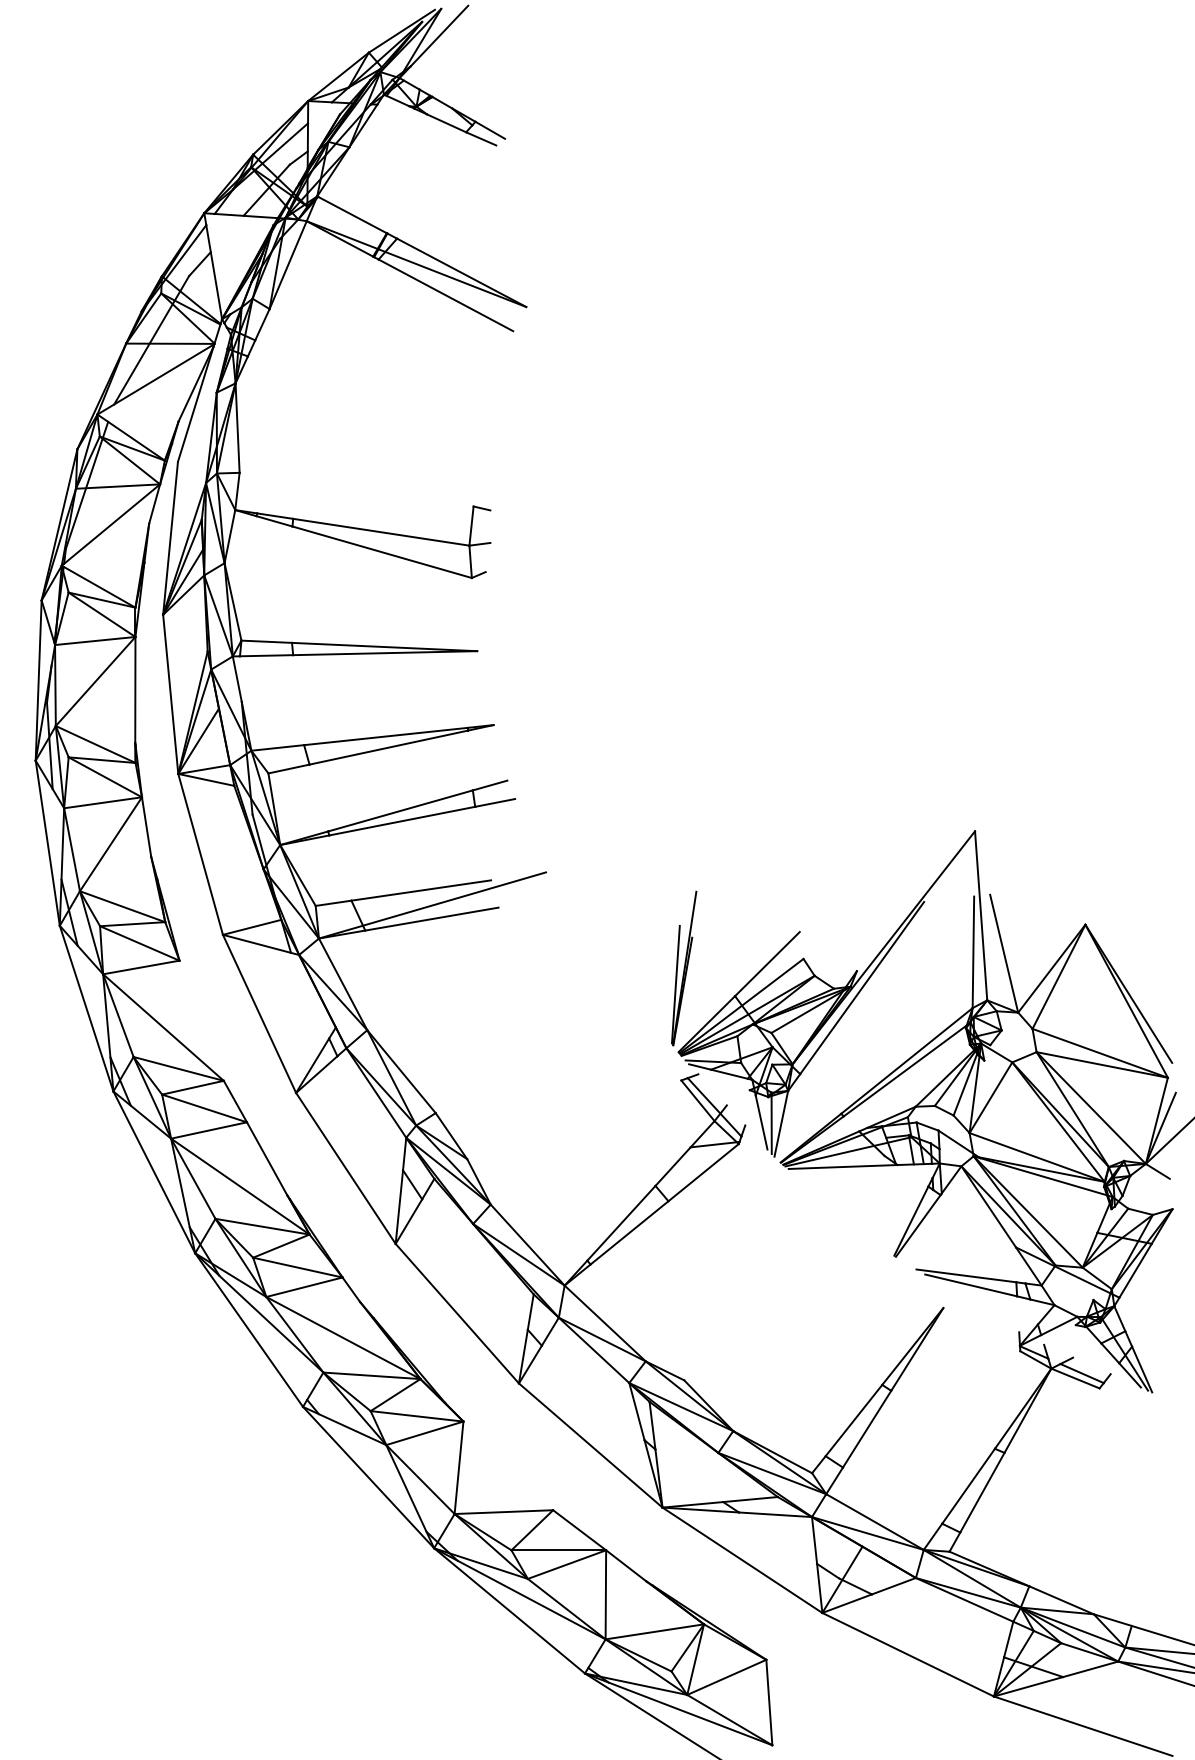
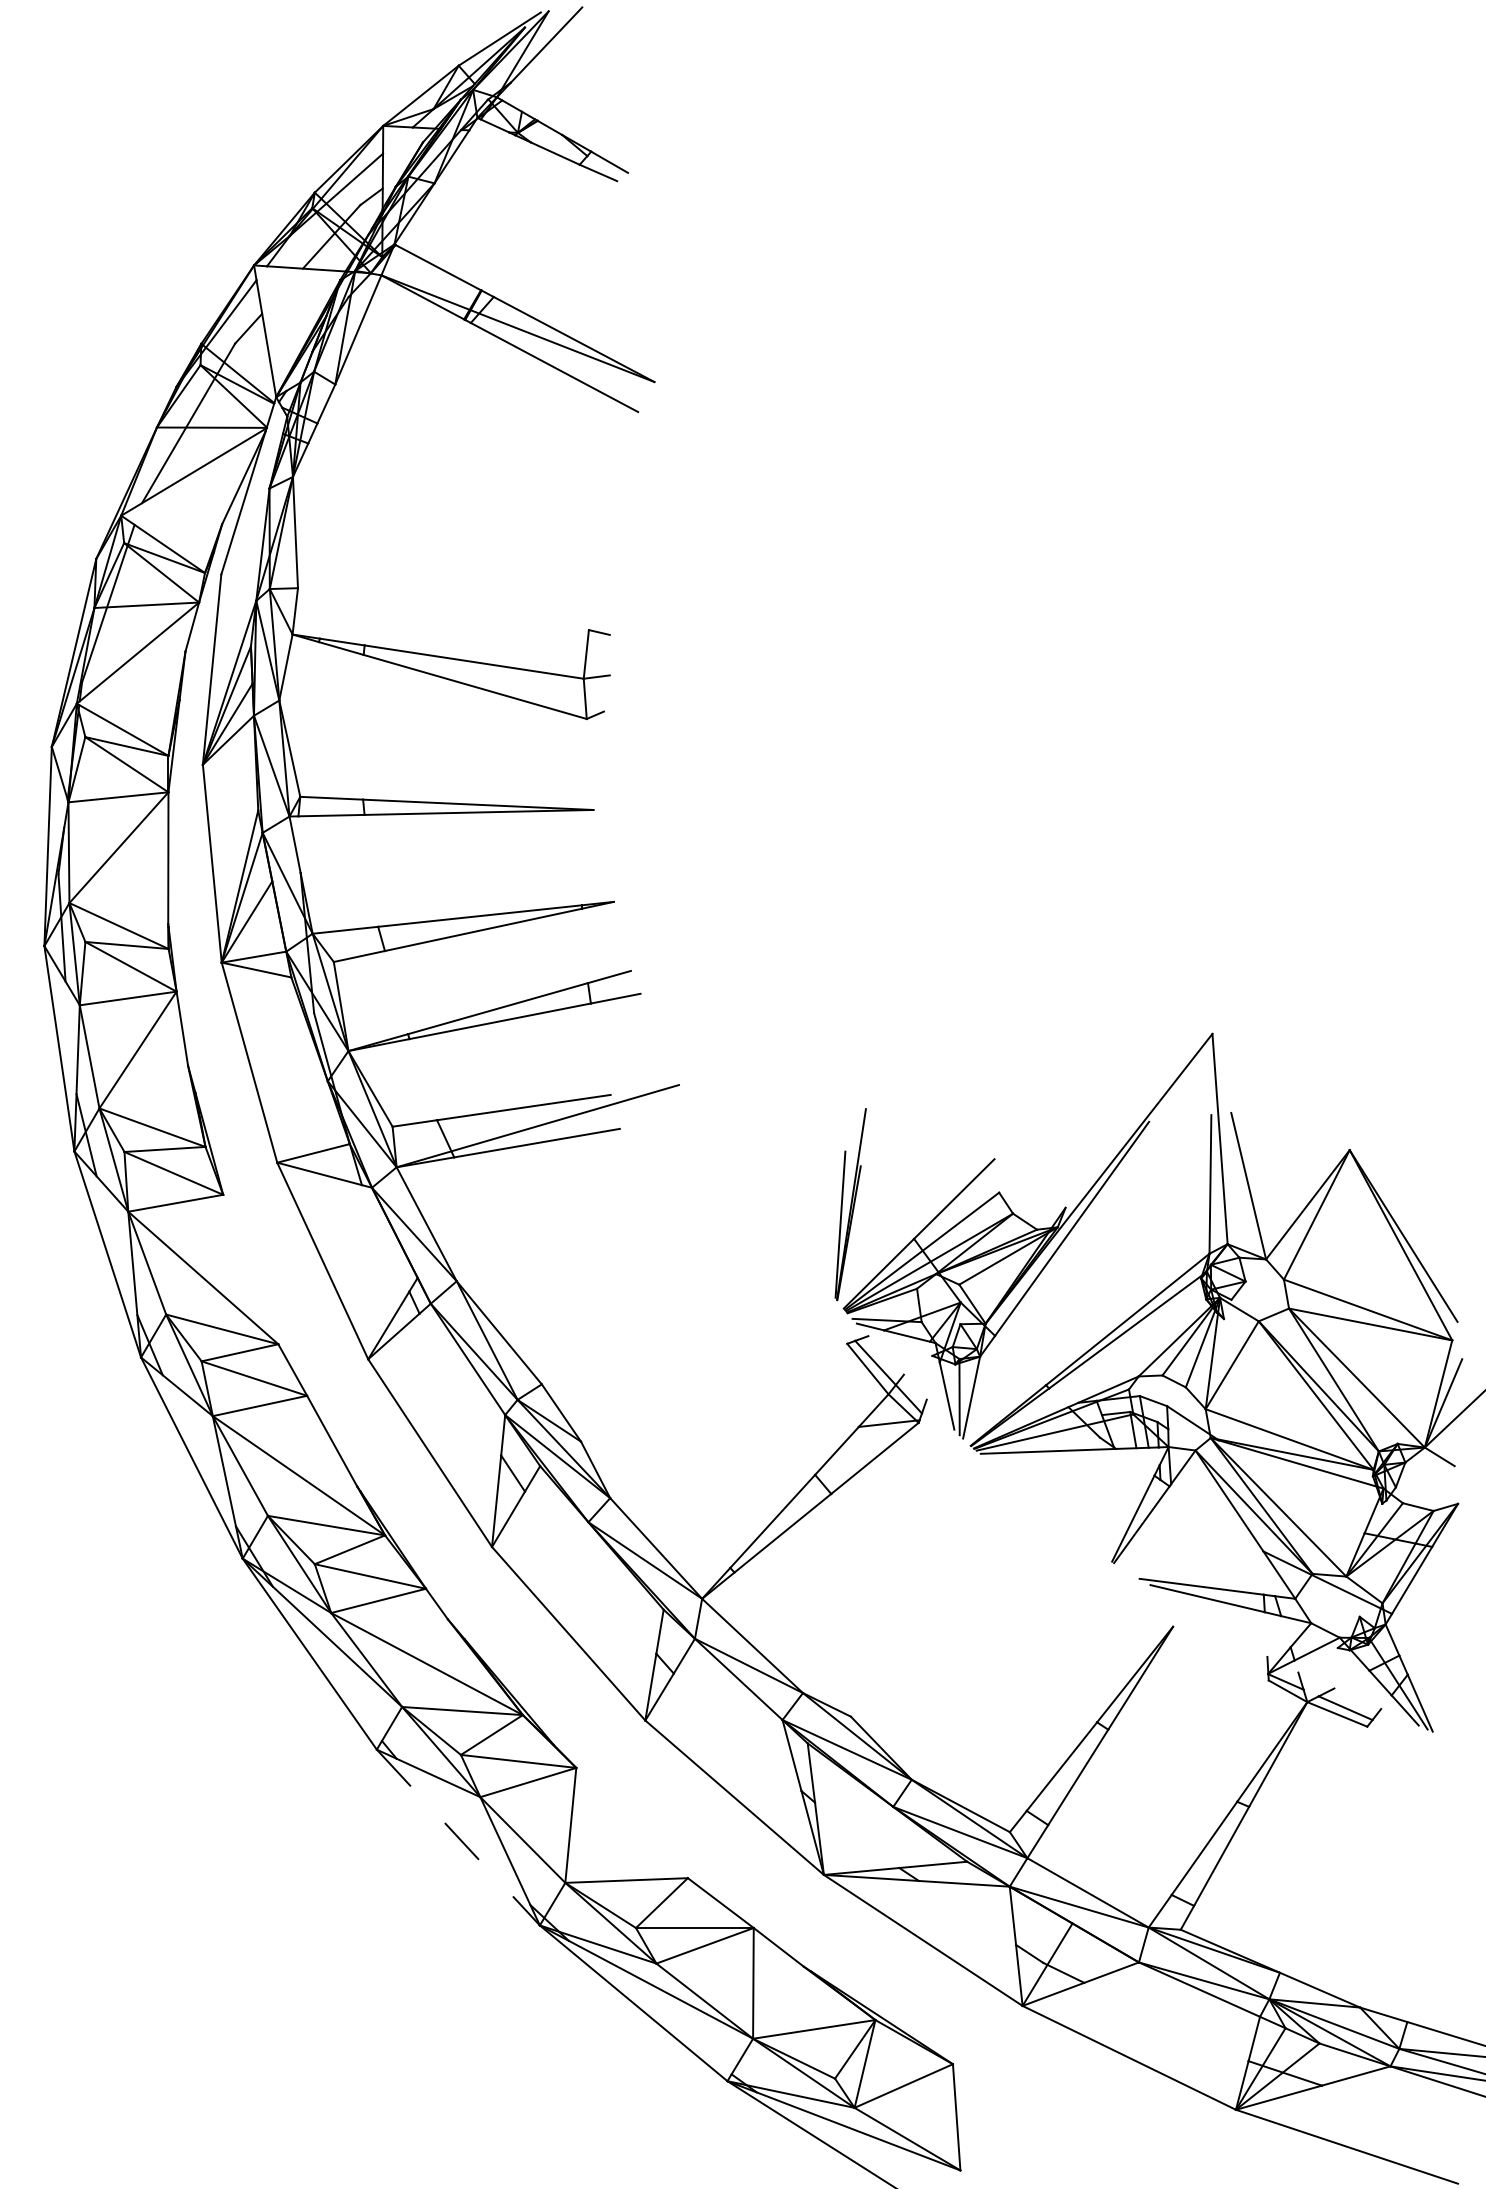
line: (368, 1477) -> (458, 1837), solid -> dashed

